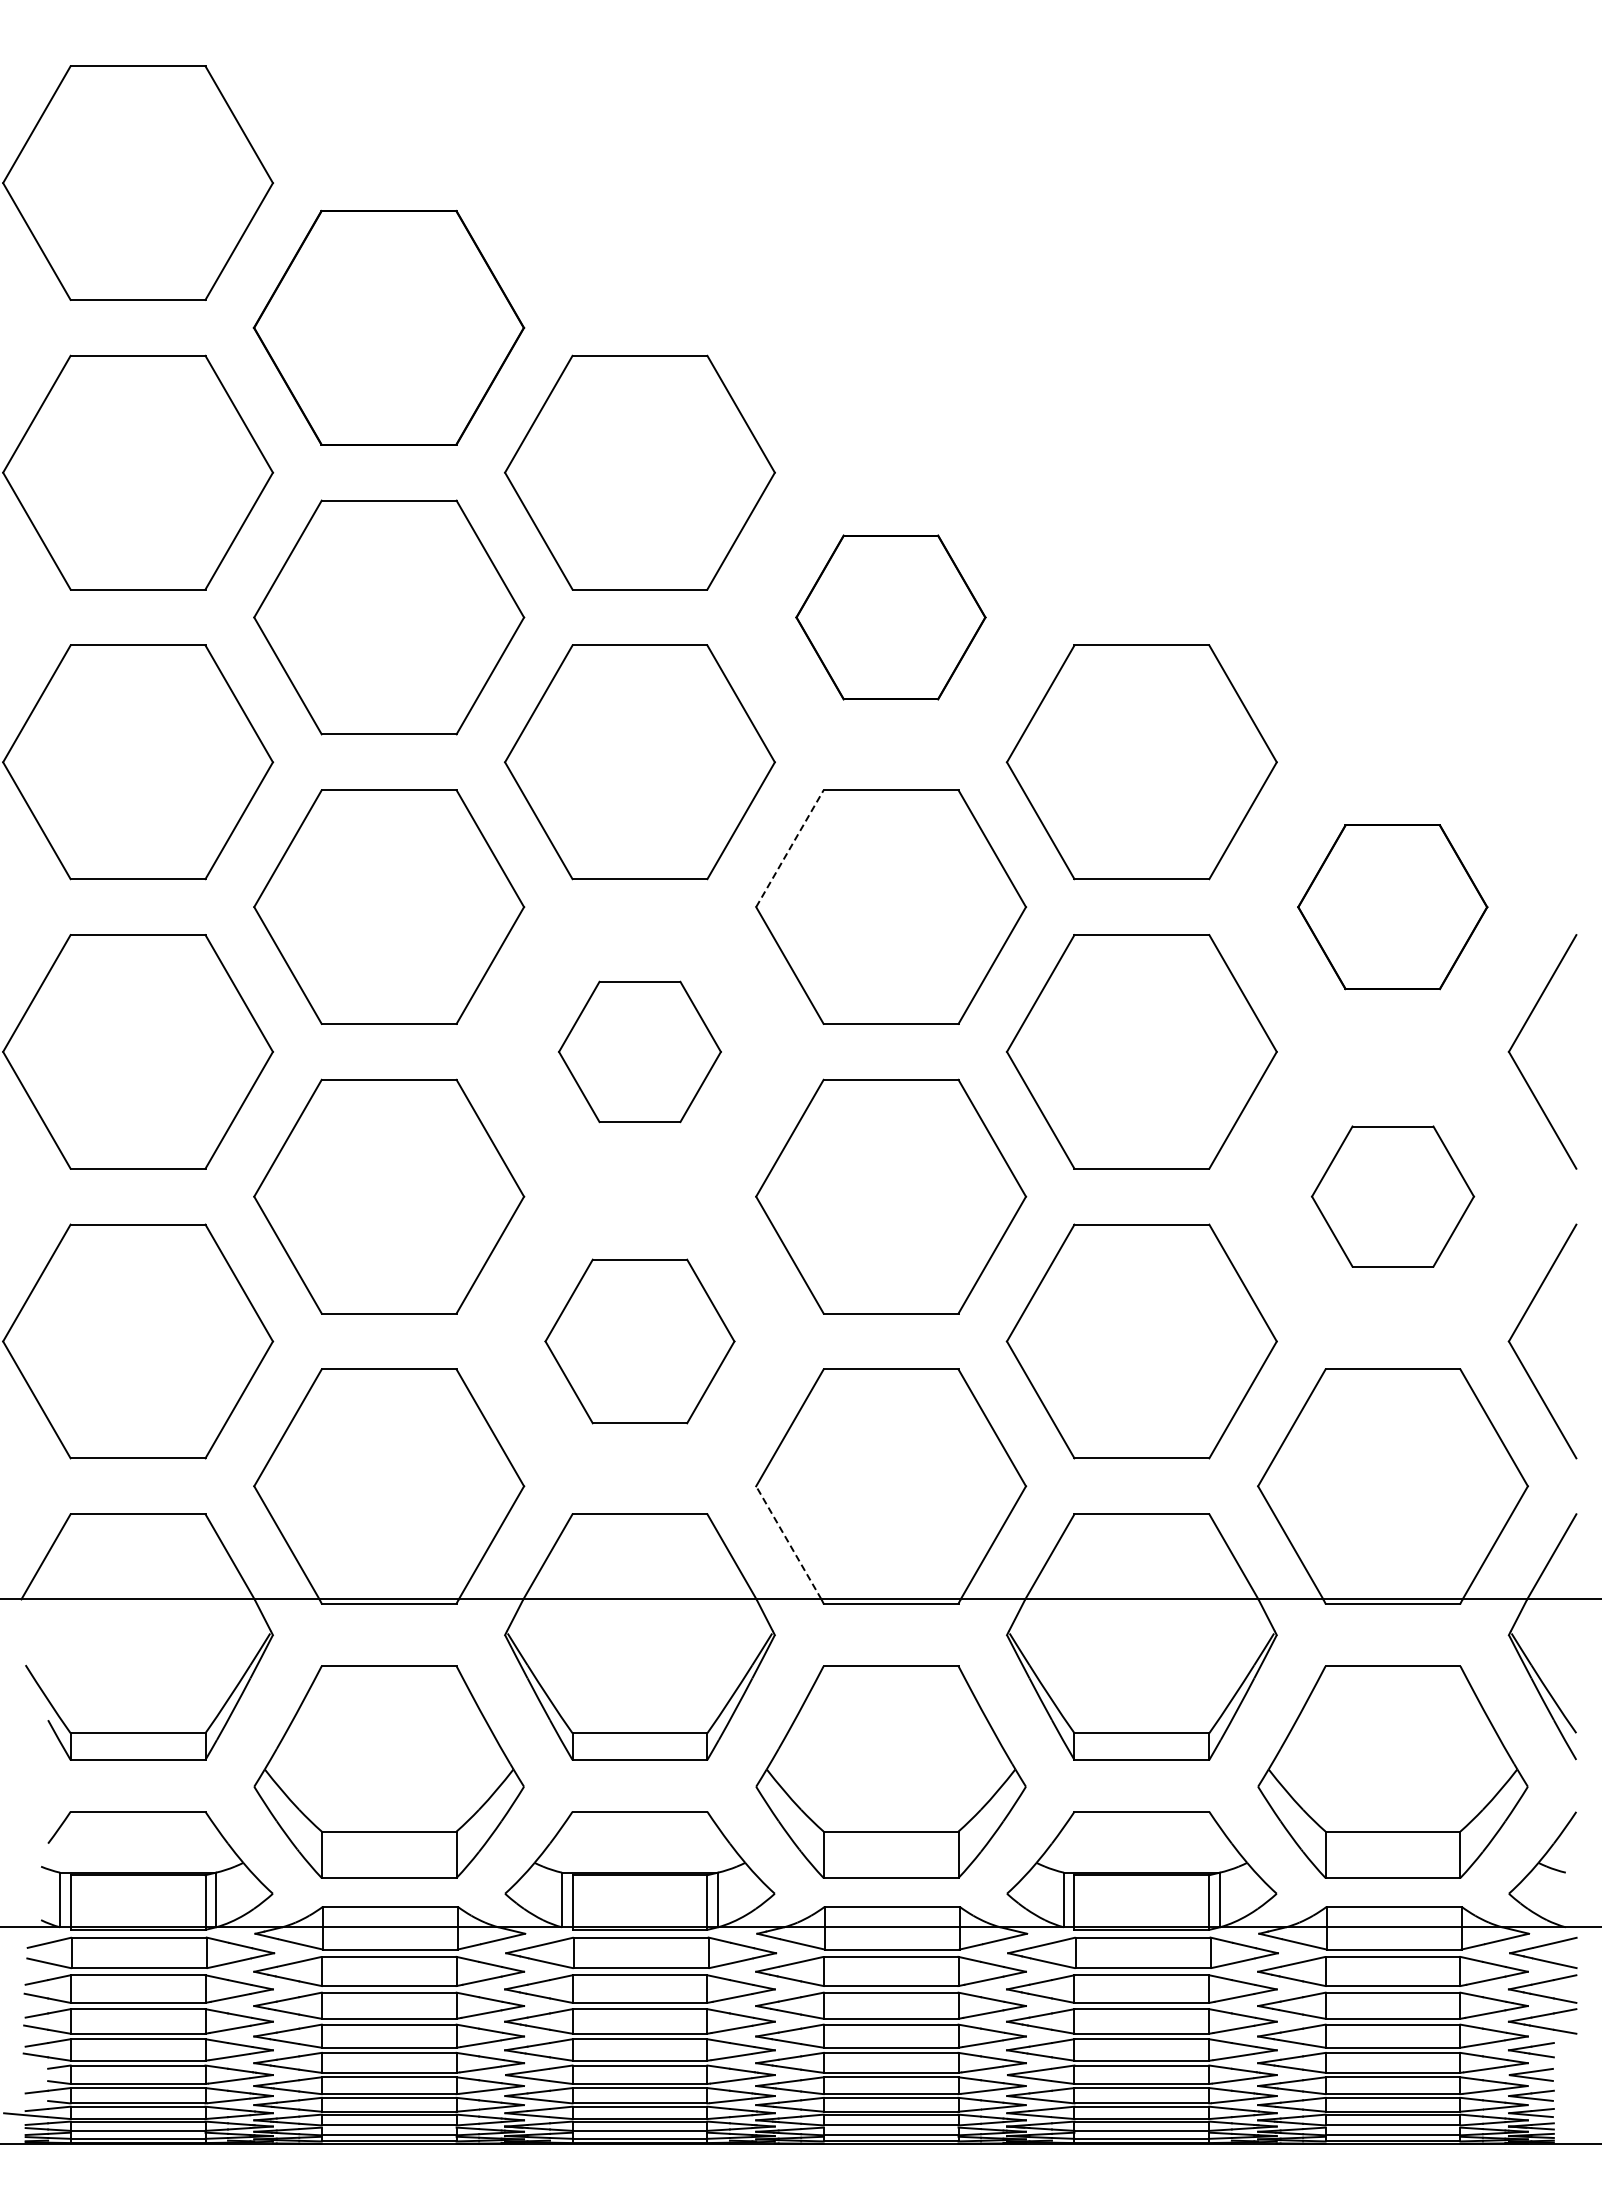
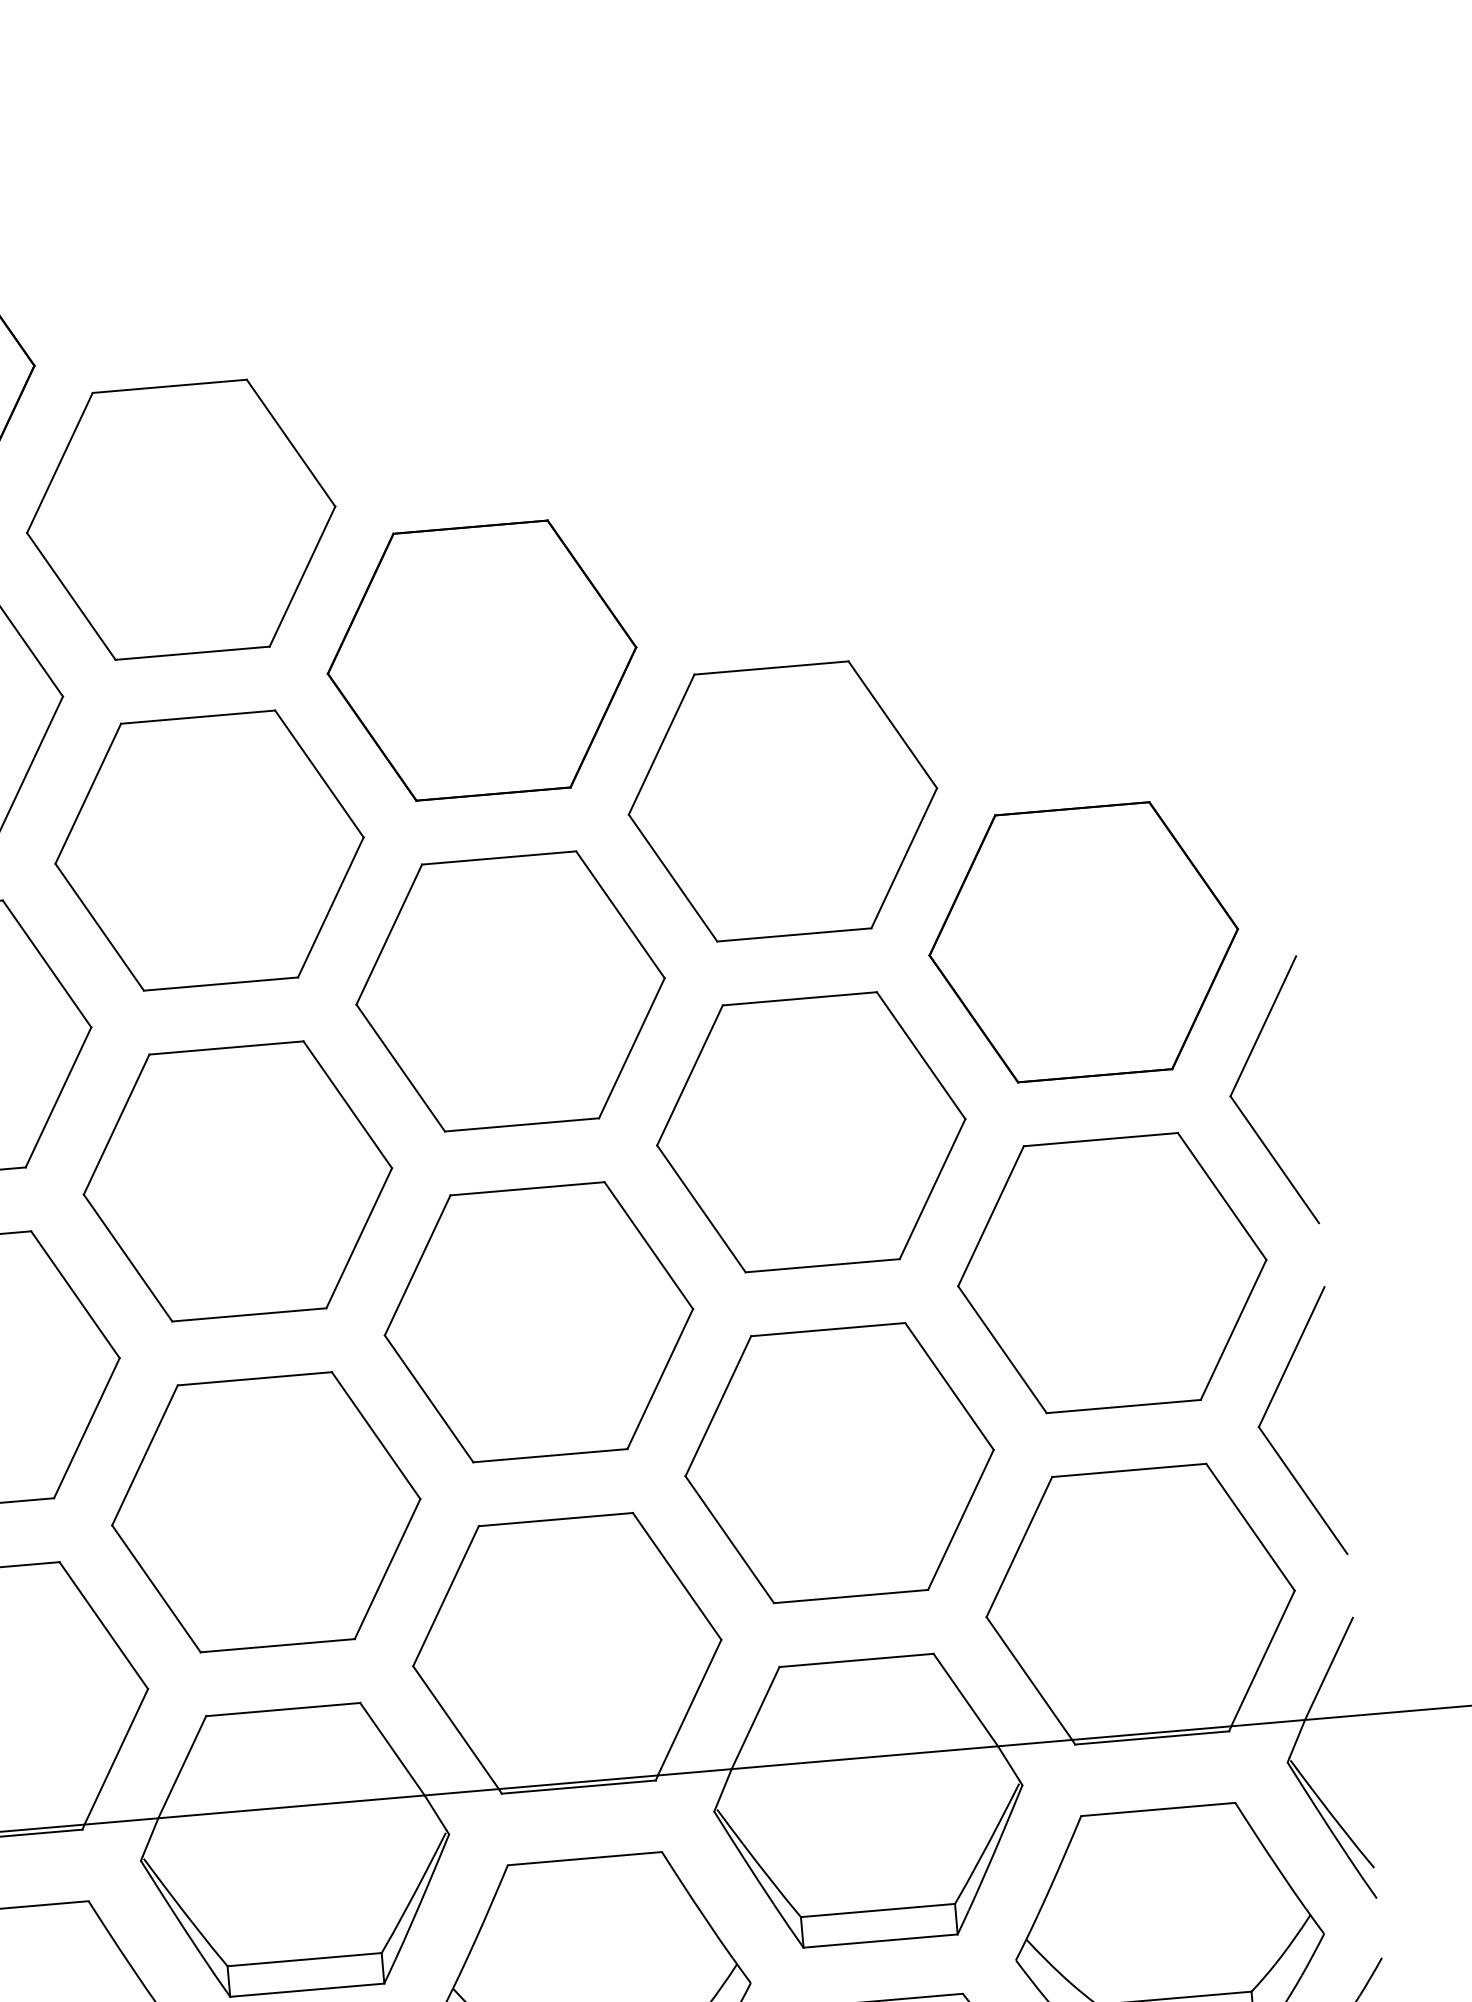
part: (890, 617) -> (481, 660), size x1.43
line: (790, 848) -> (389, 934), dashed -> solid
part: (1392, 907) -> (1083, 942), size x1.43
part: (639, 1051) -> (237, 1181), size x1.67
part: (1392, 1196) -> (1111, 1272), size x1.67
part: (639, 1341) -> (265, 1512), size x1.43
line: (788, 1542) -> (455, 1727), dashed -> solid

